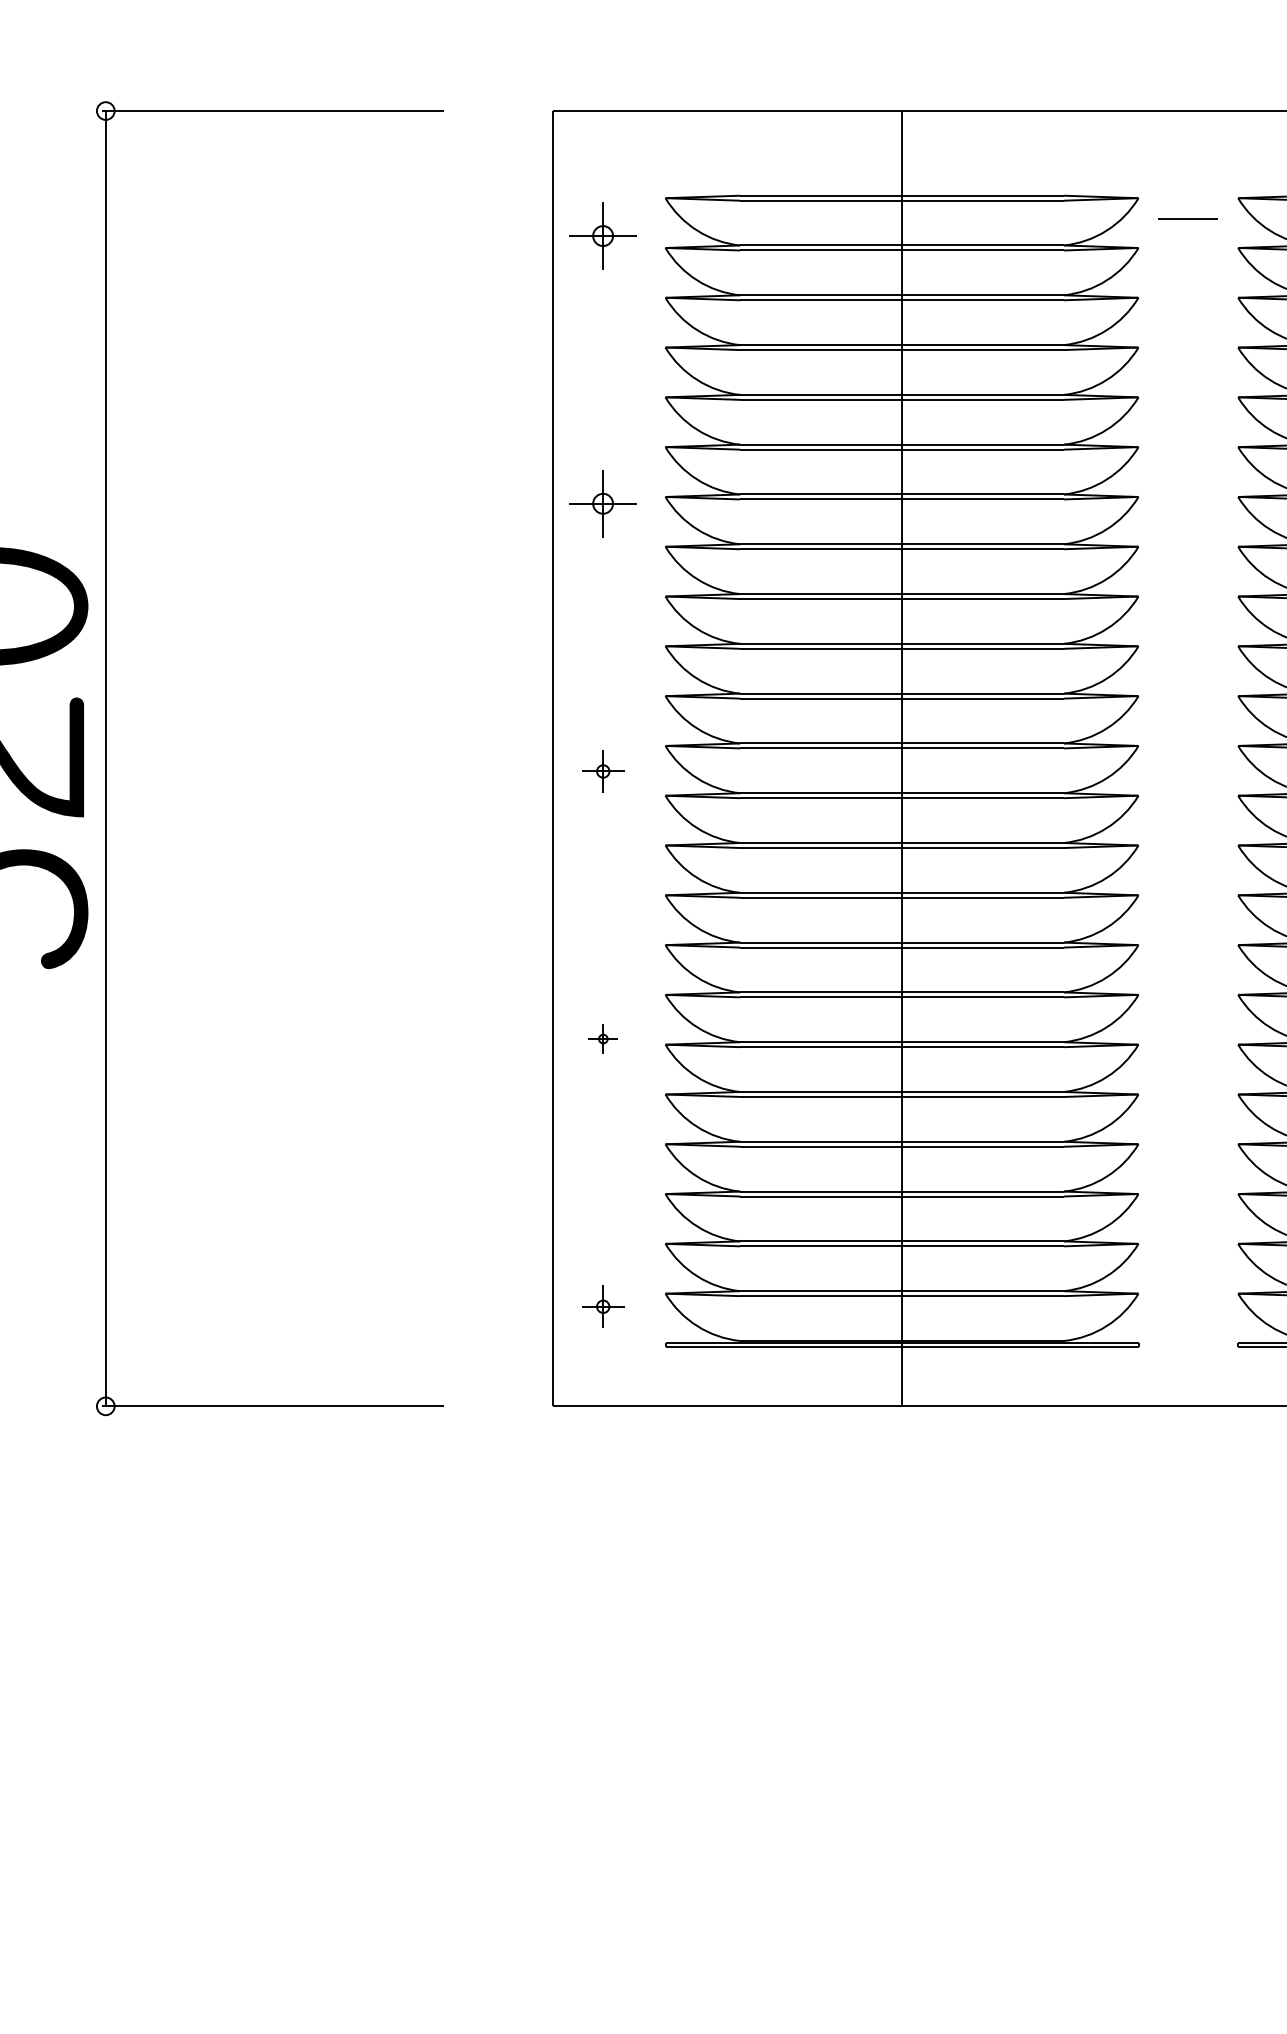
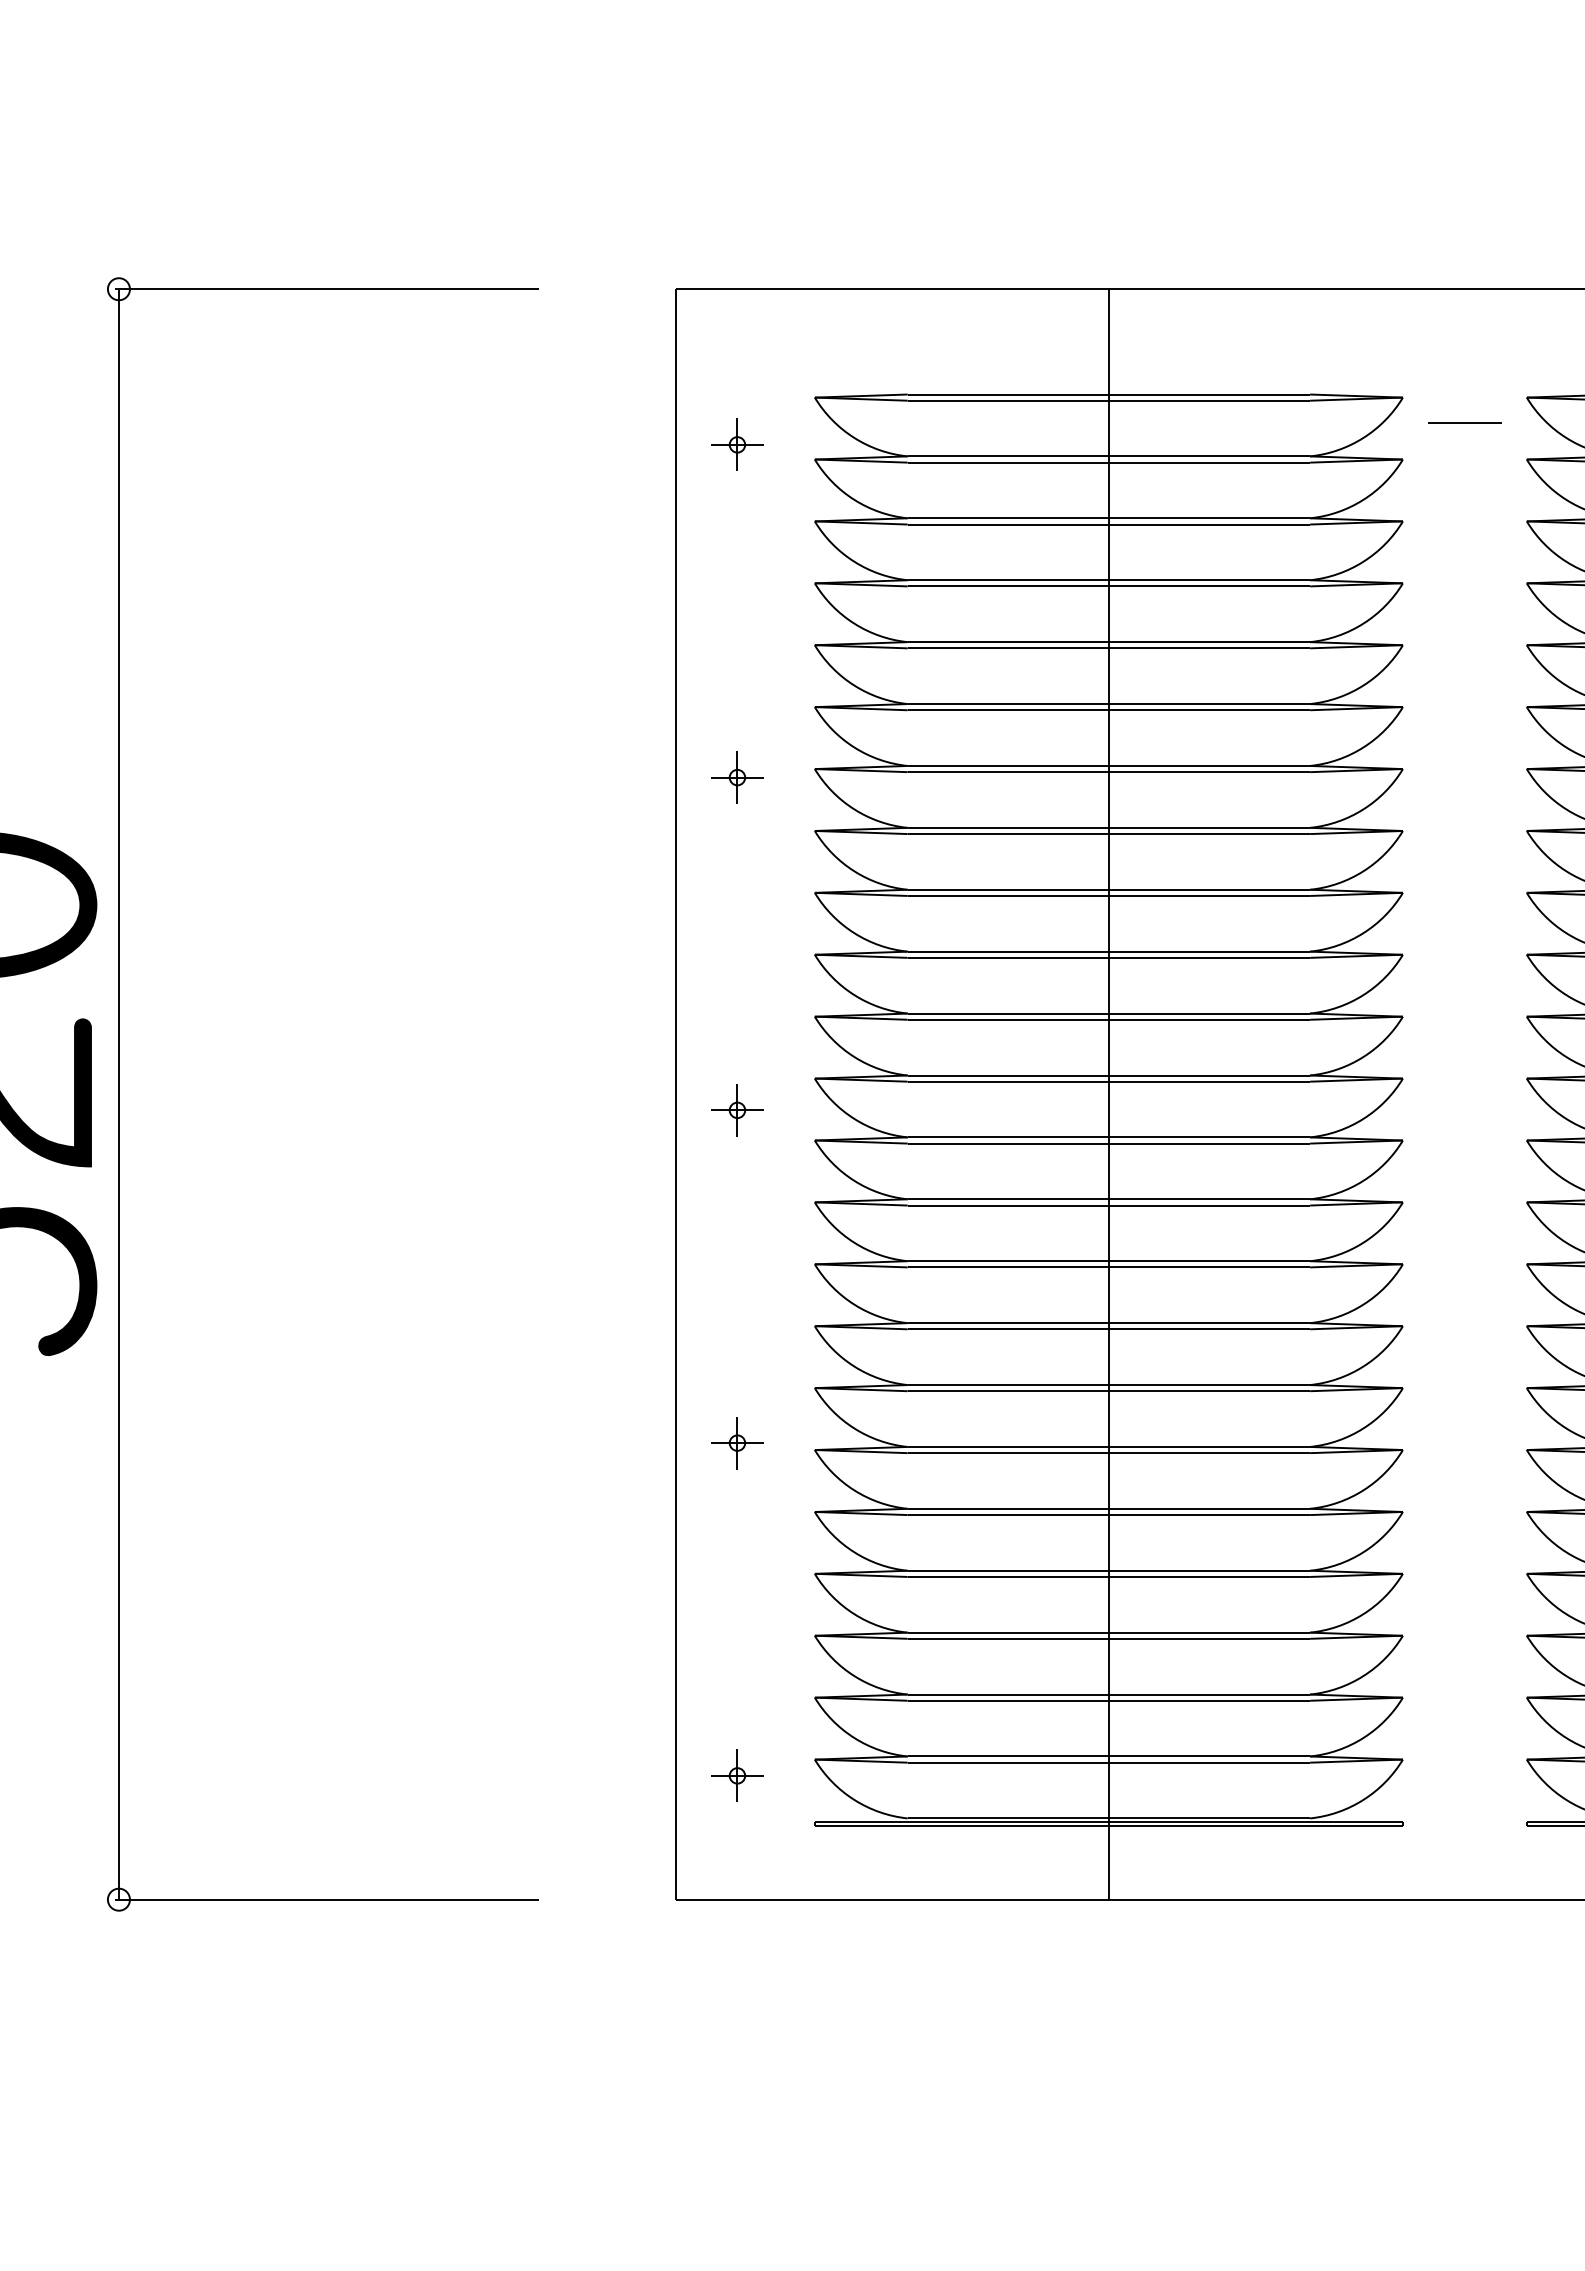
part: (603, 236) -> (737, 445), size x0.62
part: (603, 503) -> (737, 777), size x0.62
part: (603, 1038) -> (737, 1442), size x1.43

